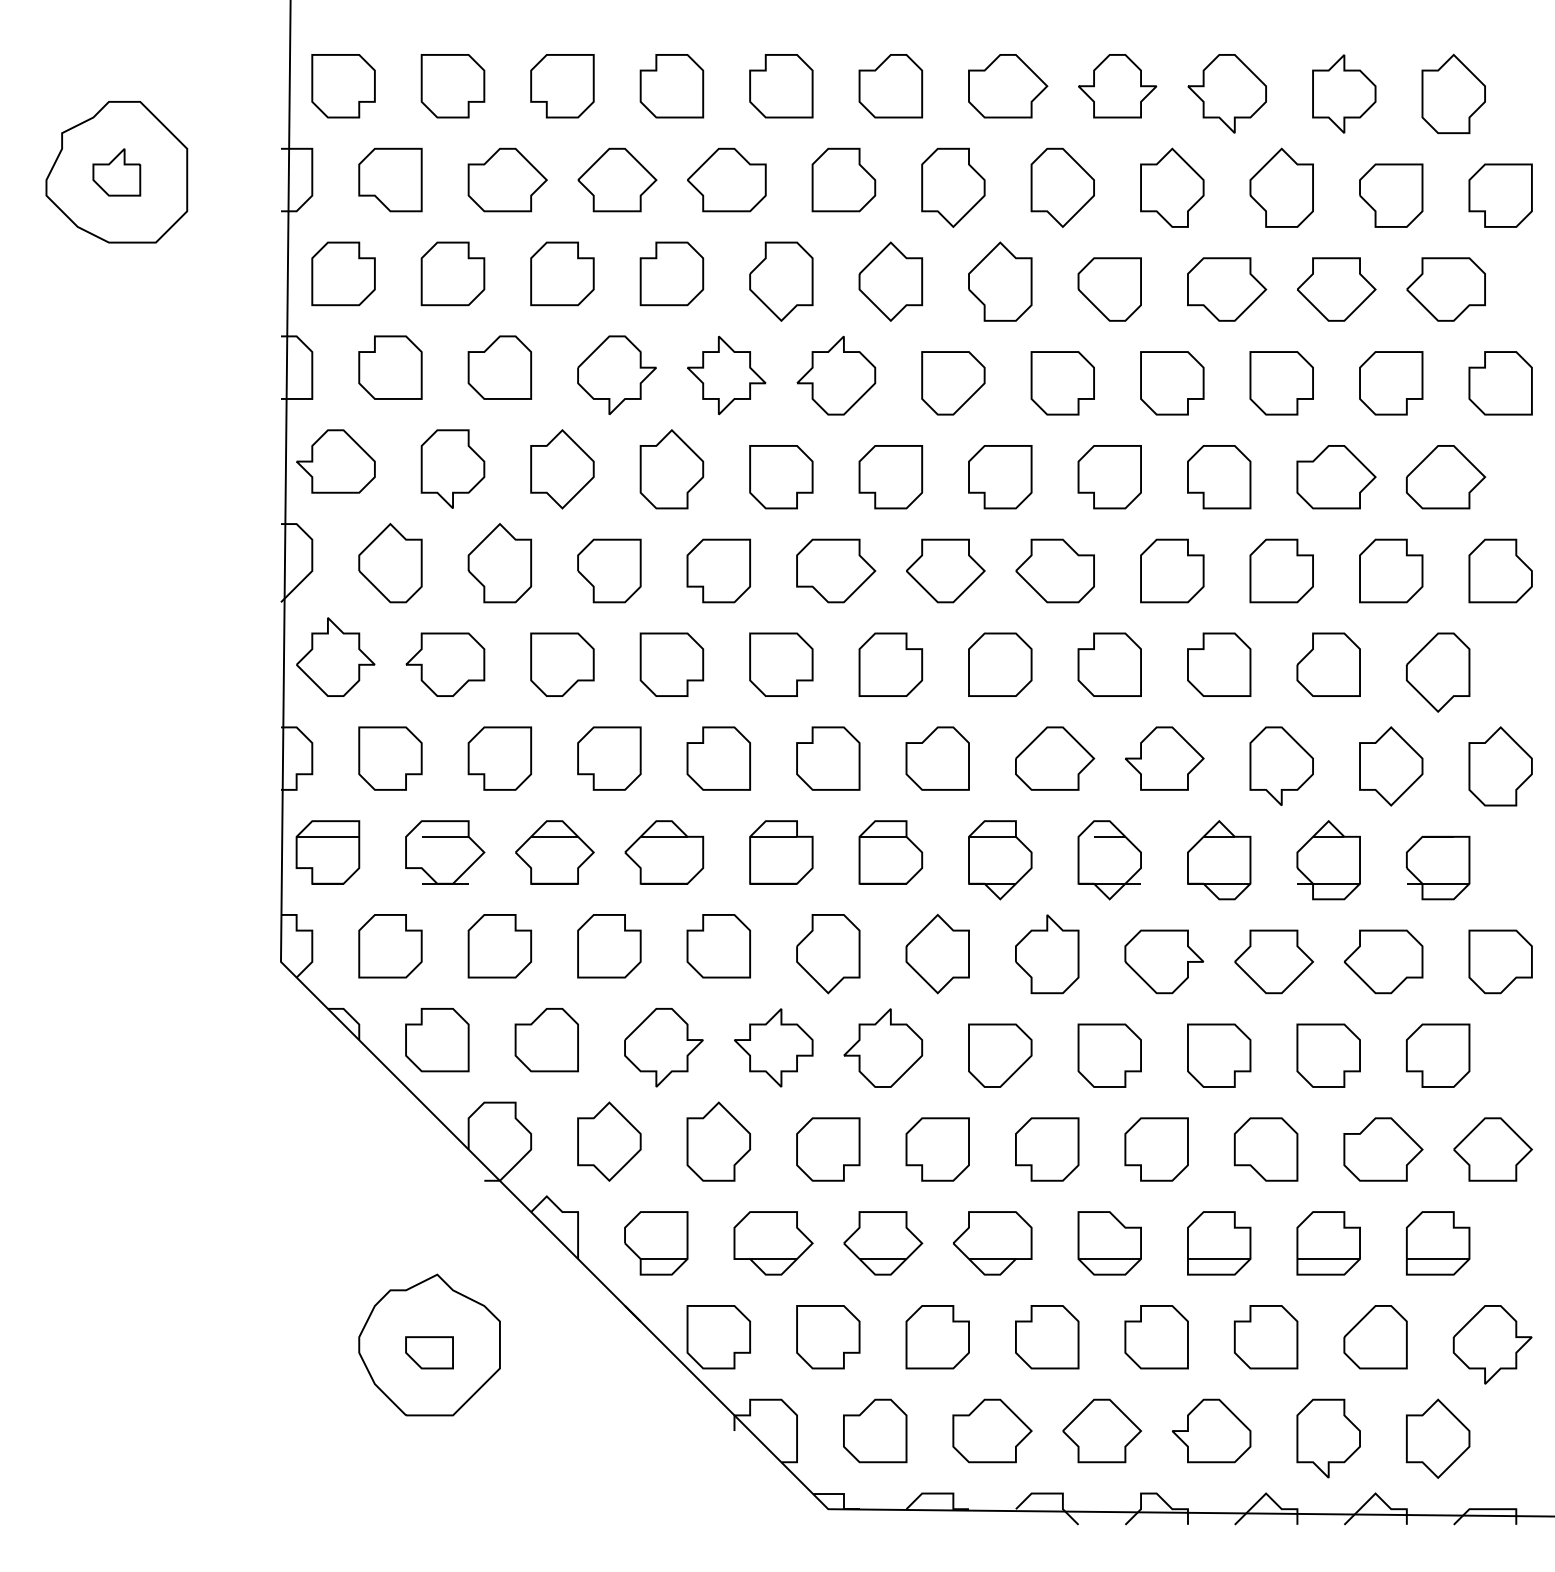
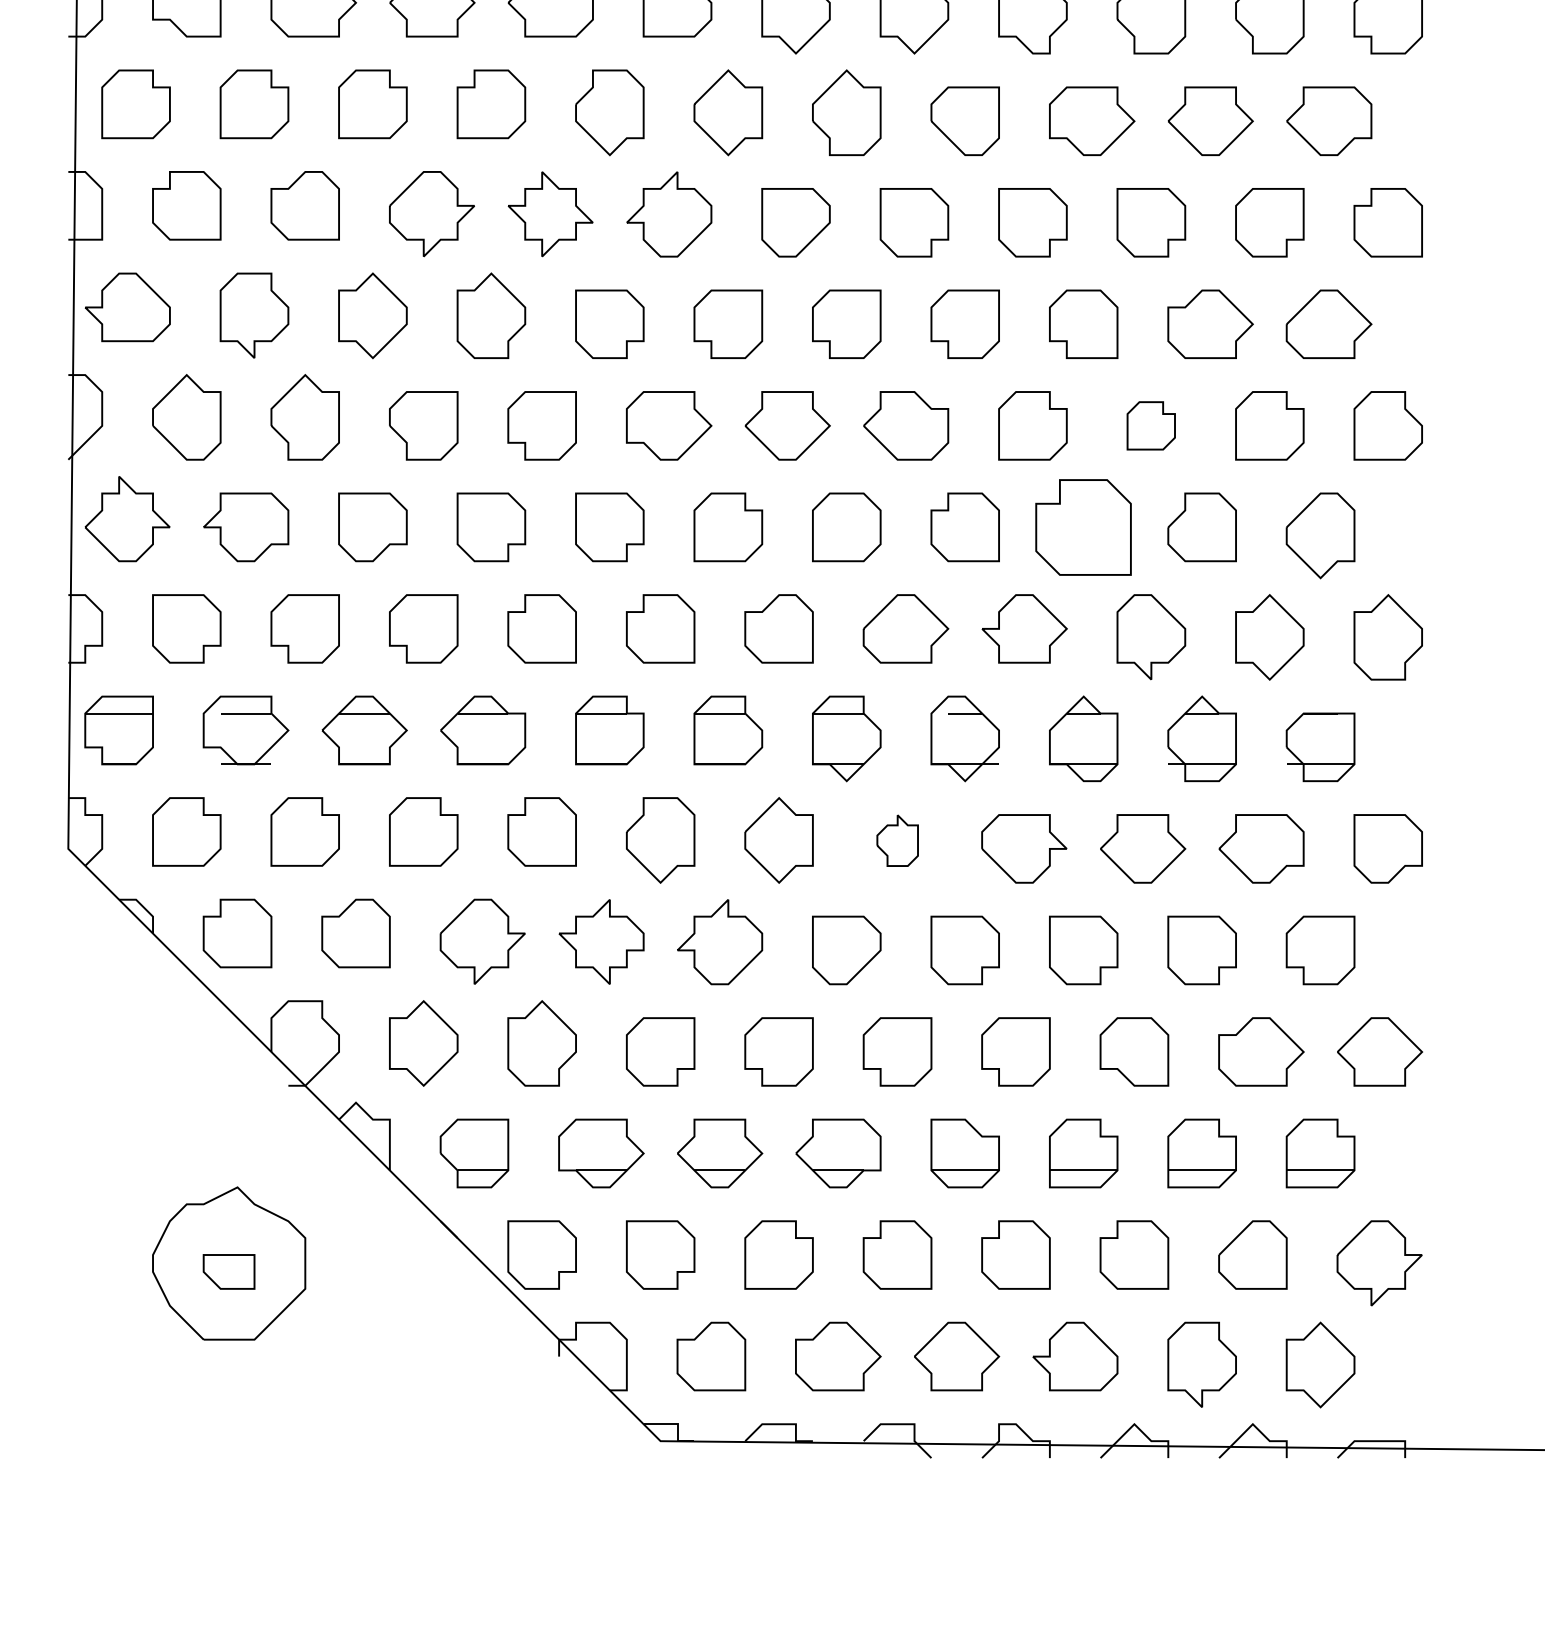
part: (1281, 570) -> (1151, 425), size x0.7
part: (1219, 664) -> (1083, 527), size x1.4
part: (1047, 954) -> (897, 840), size x0.6

